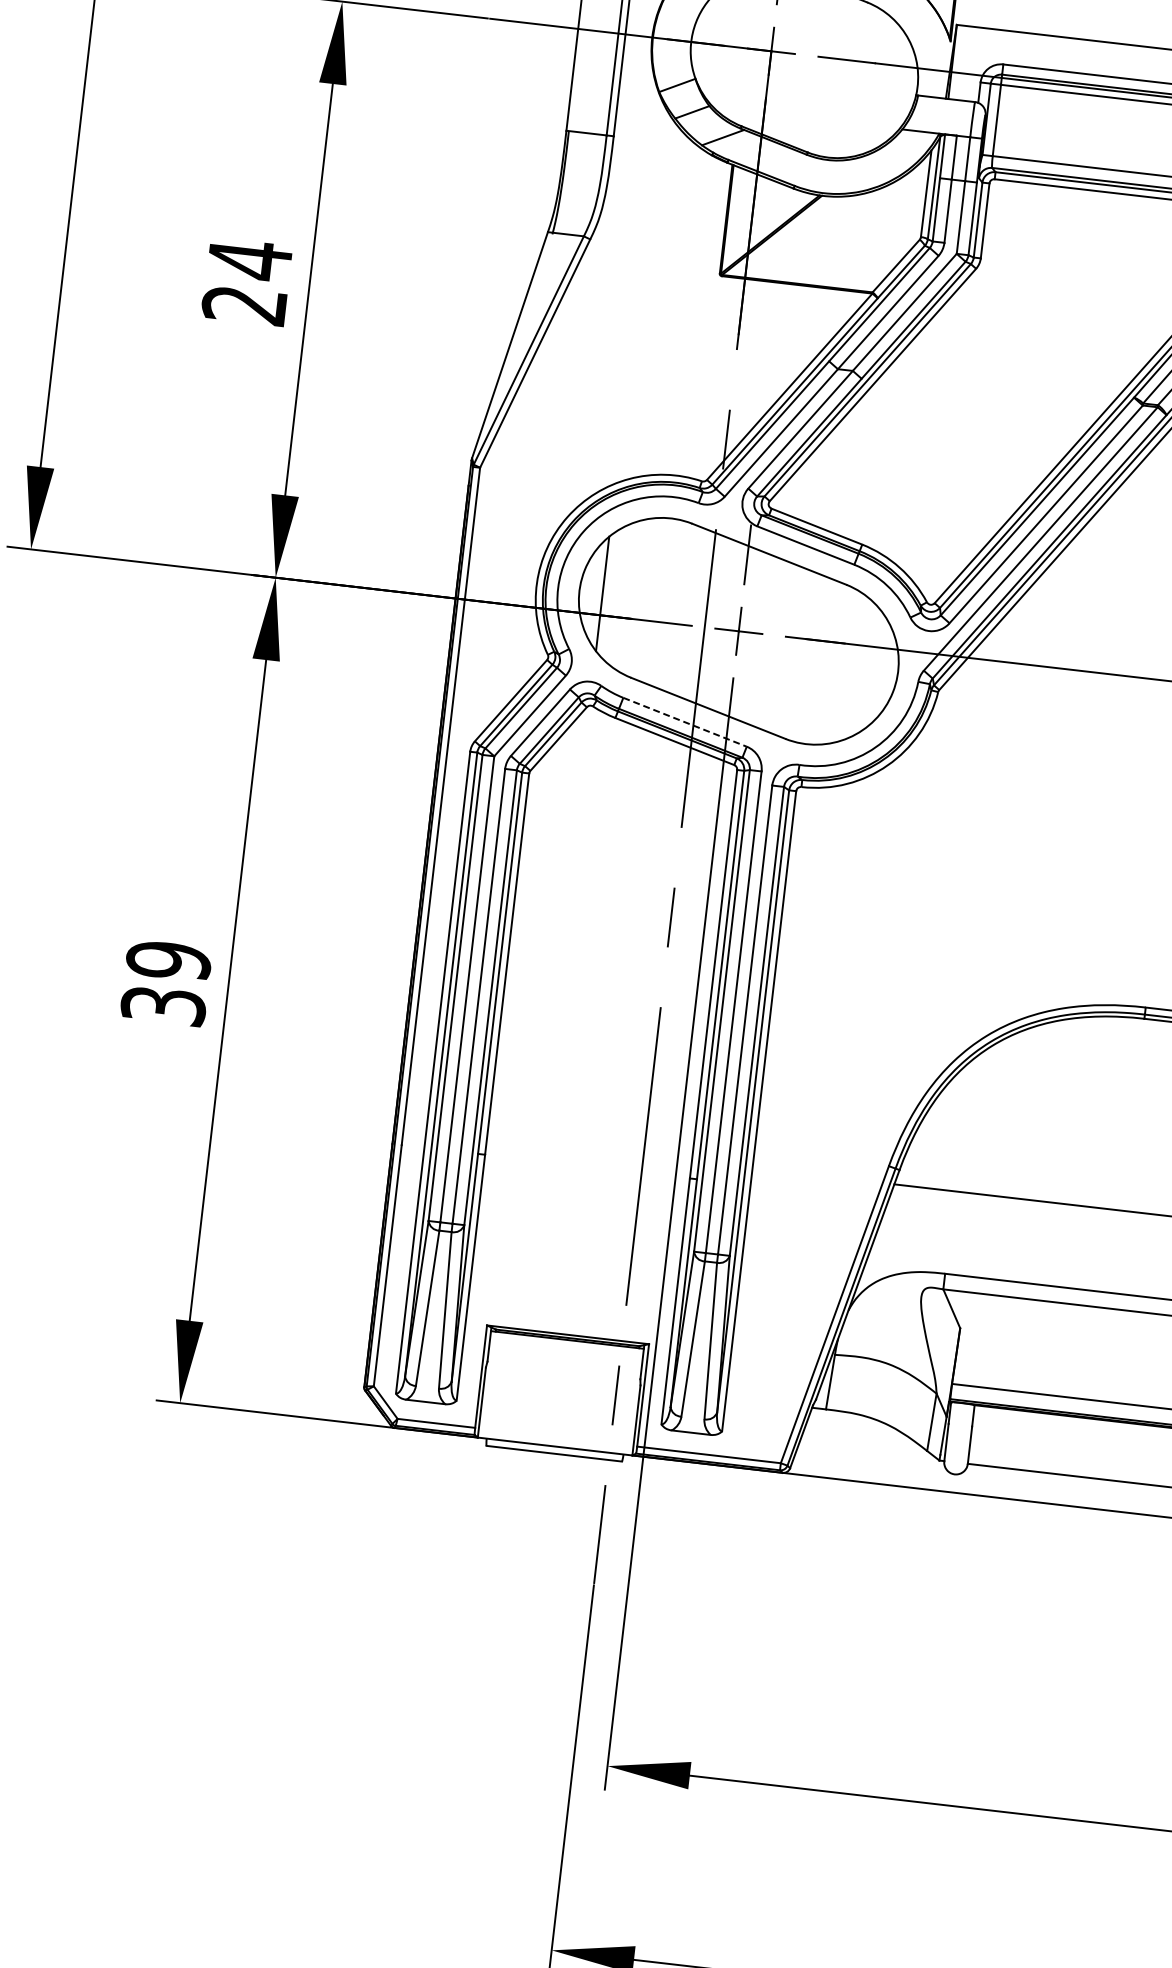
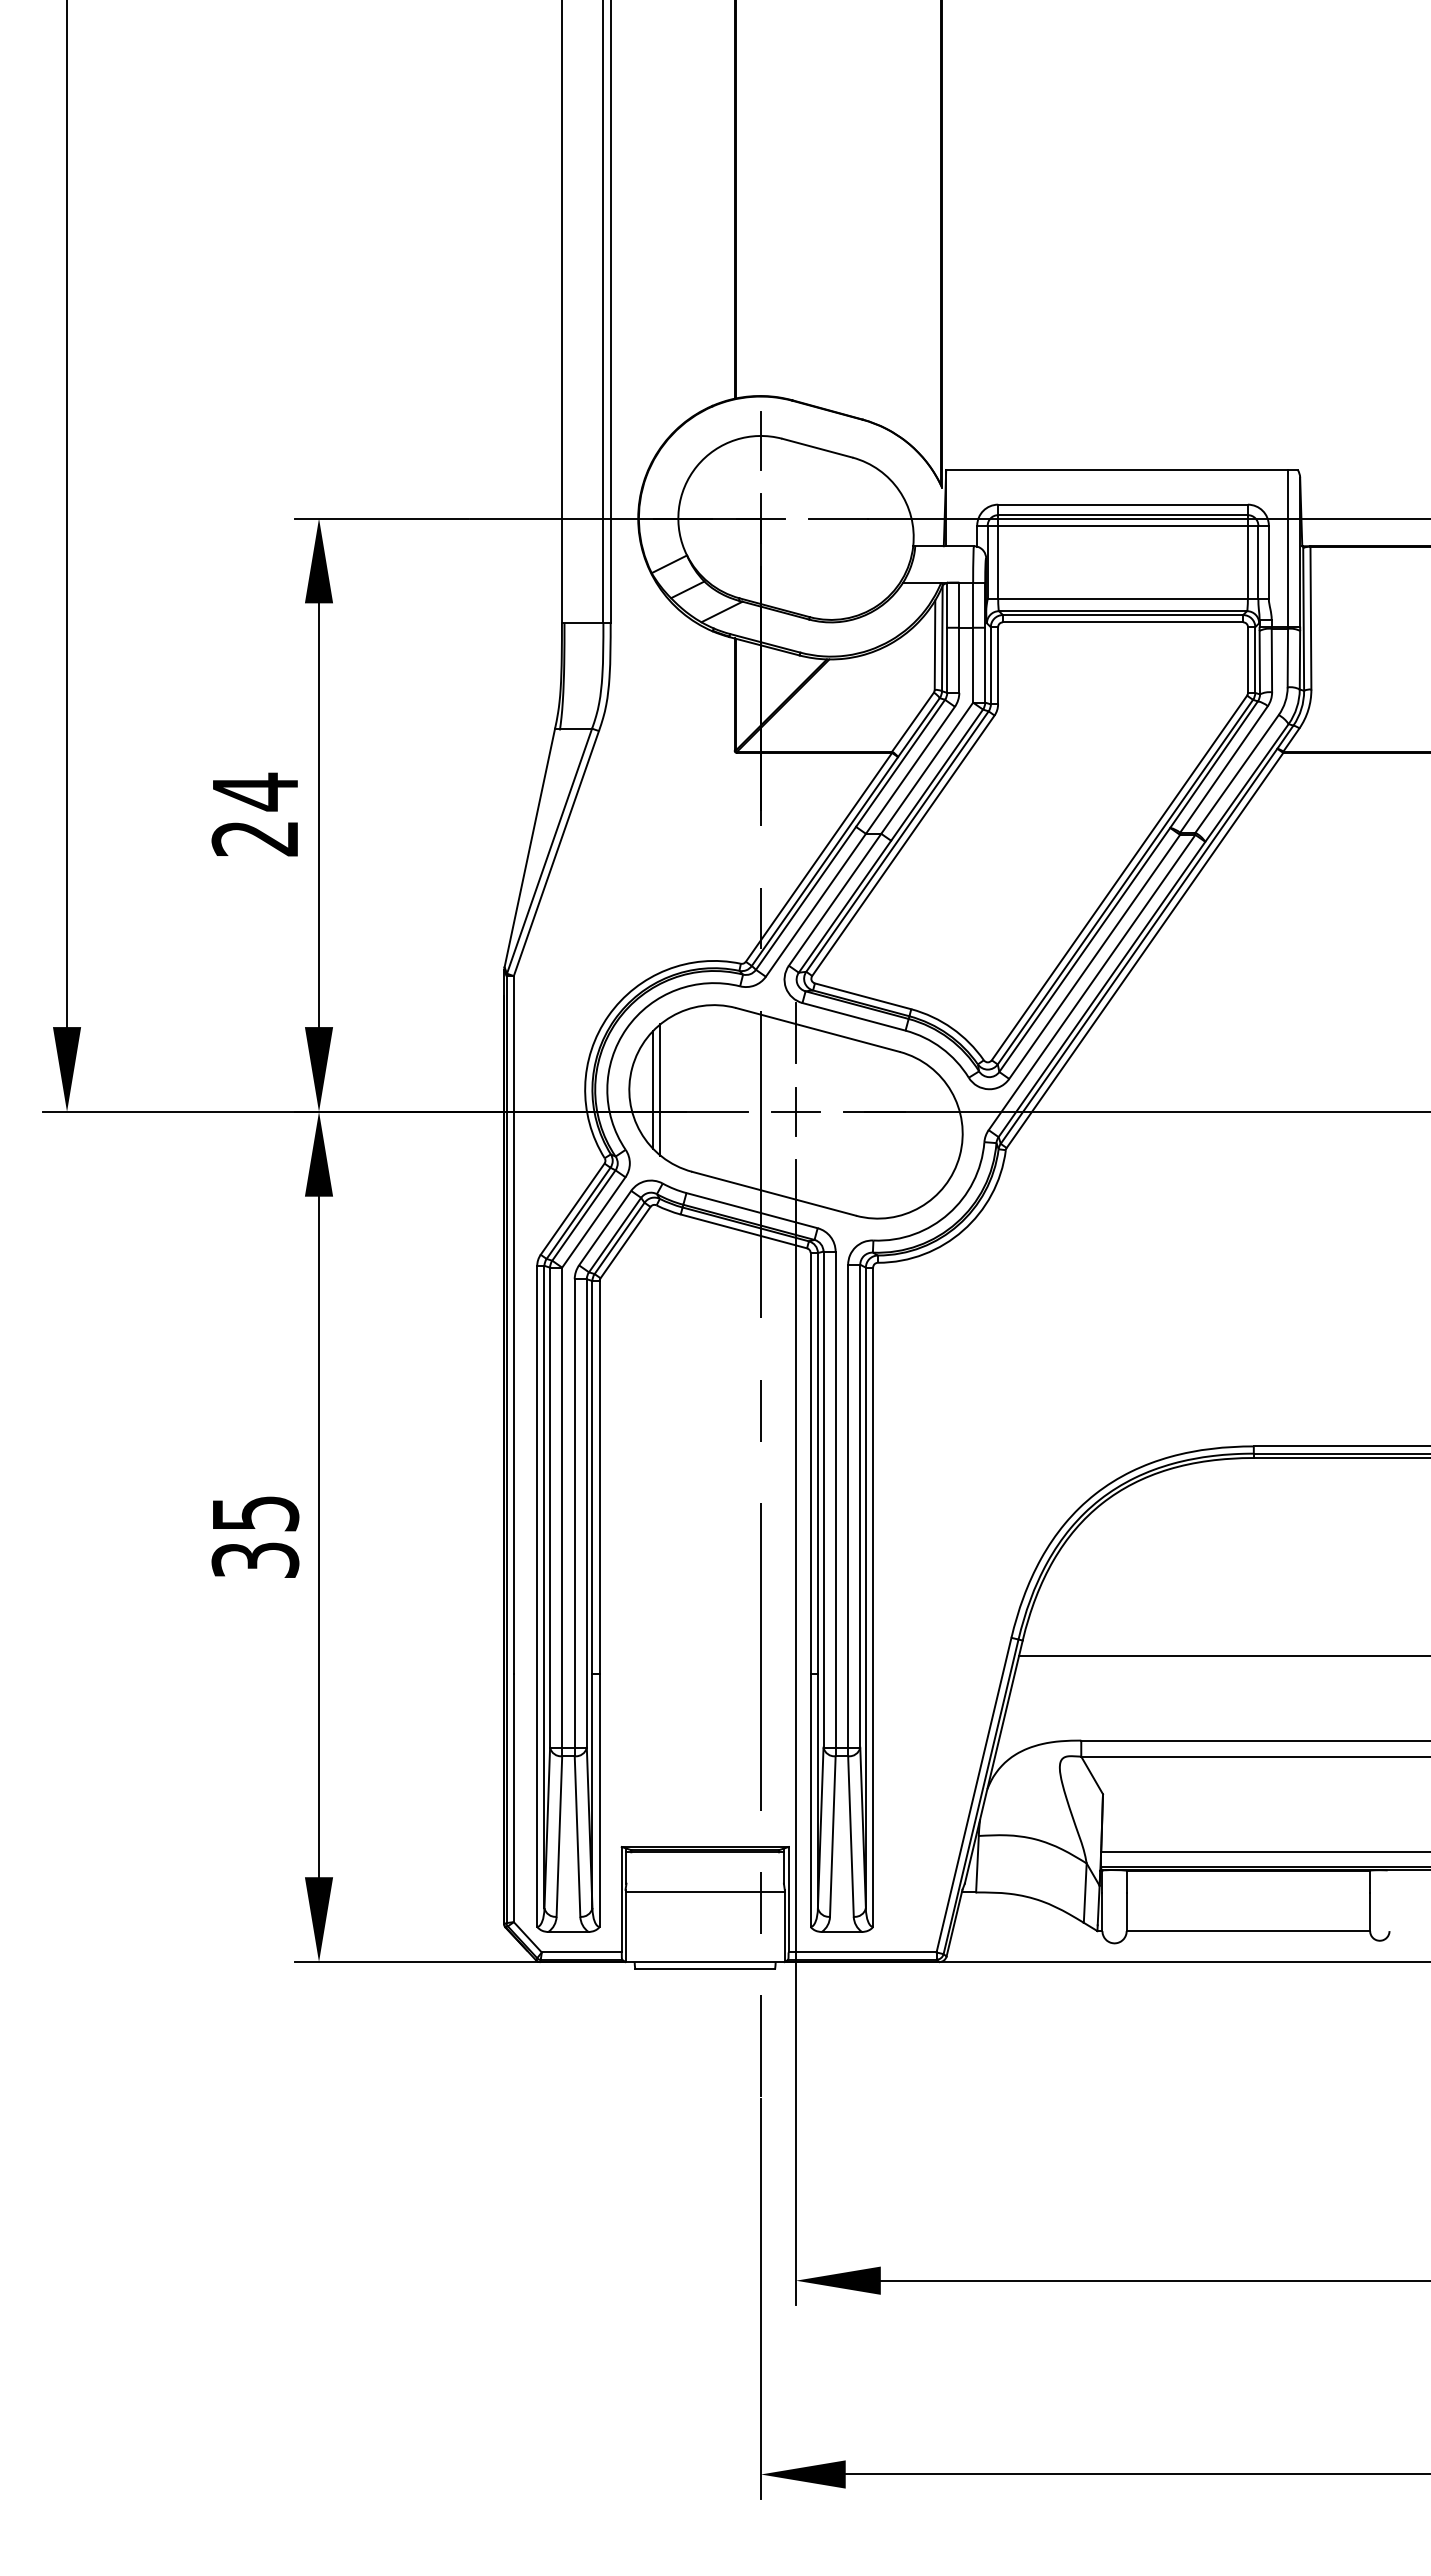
line: (609, 594) -> (660, 1089), added
line: (685, 722) -> (752, 1210), dashed -> solid
text: (168, 960) -> (255, 1513), 39 -> 35
line: (562, 1378) -> (704, 1892), added

